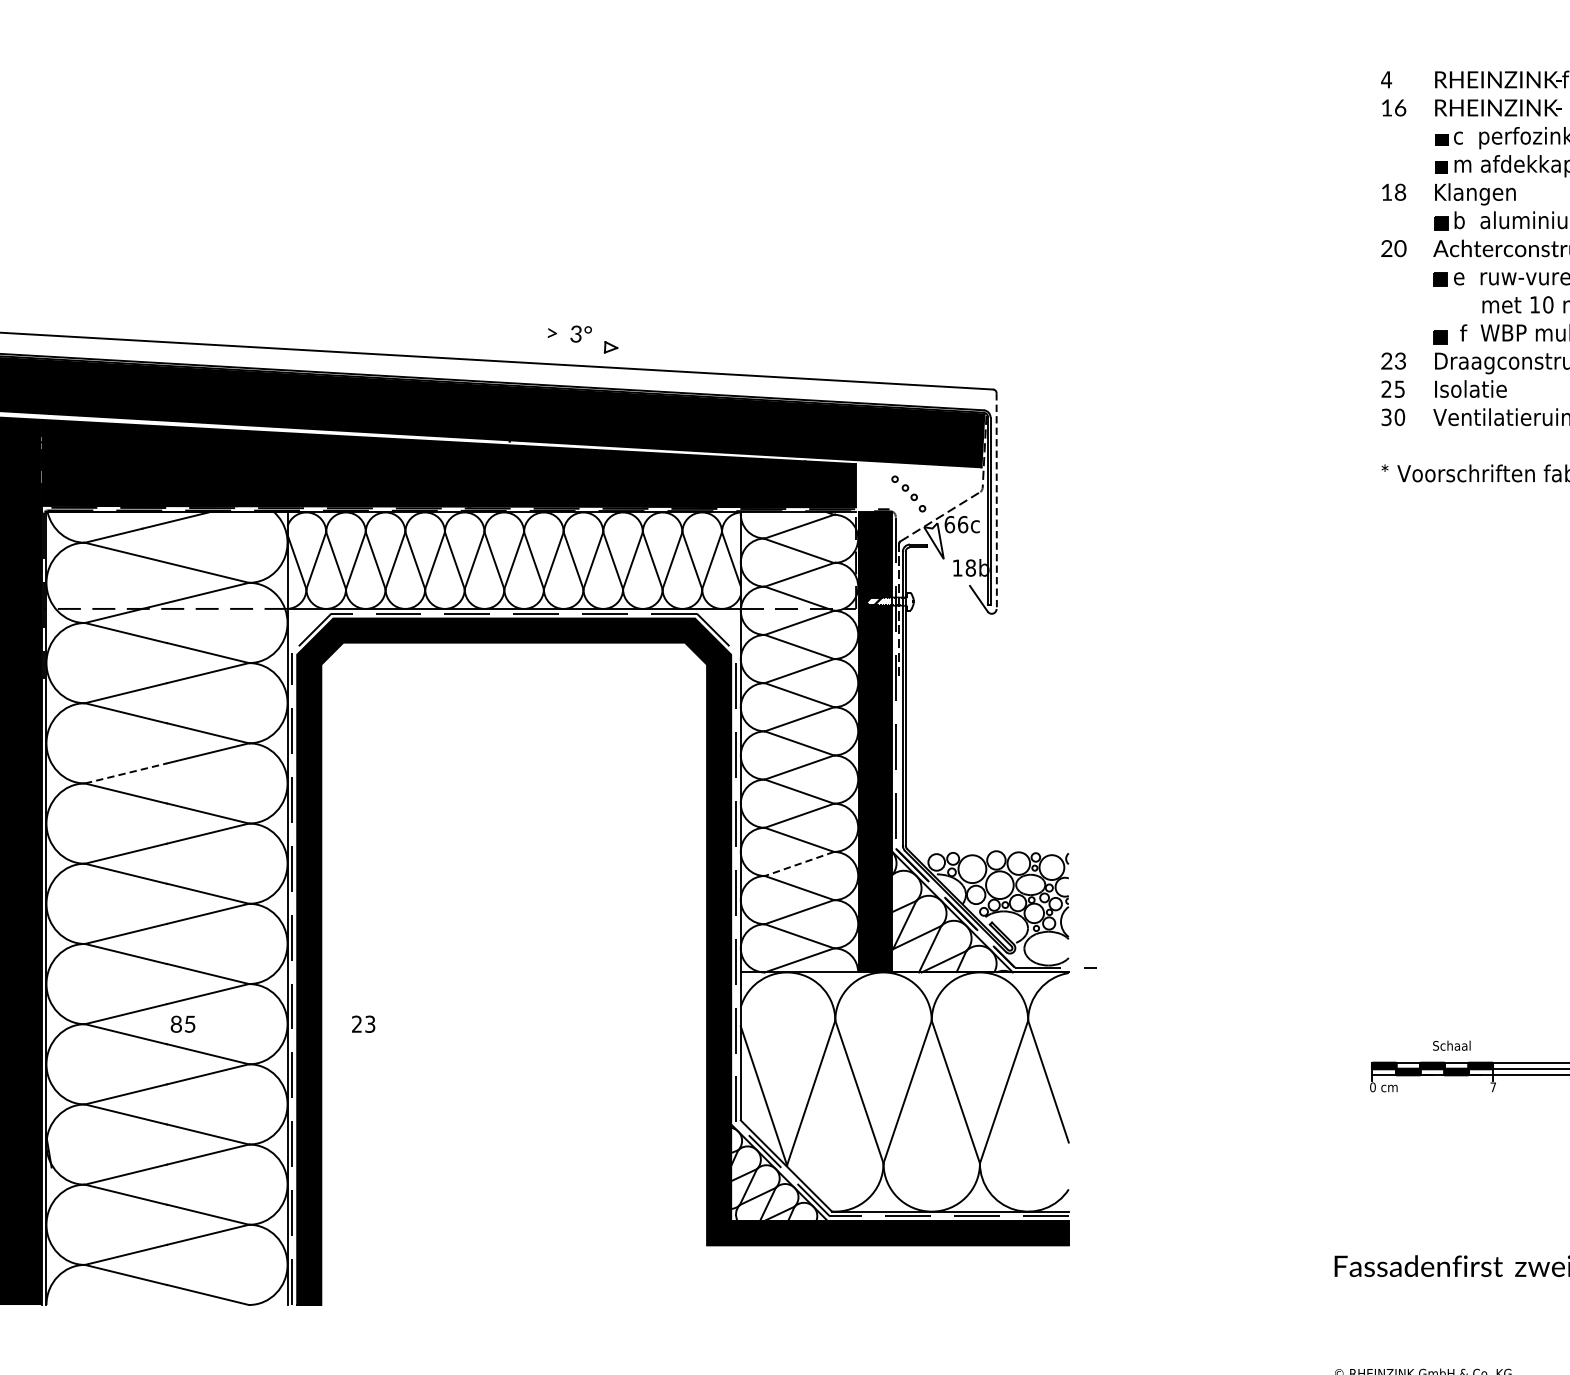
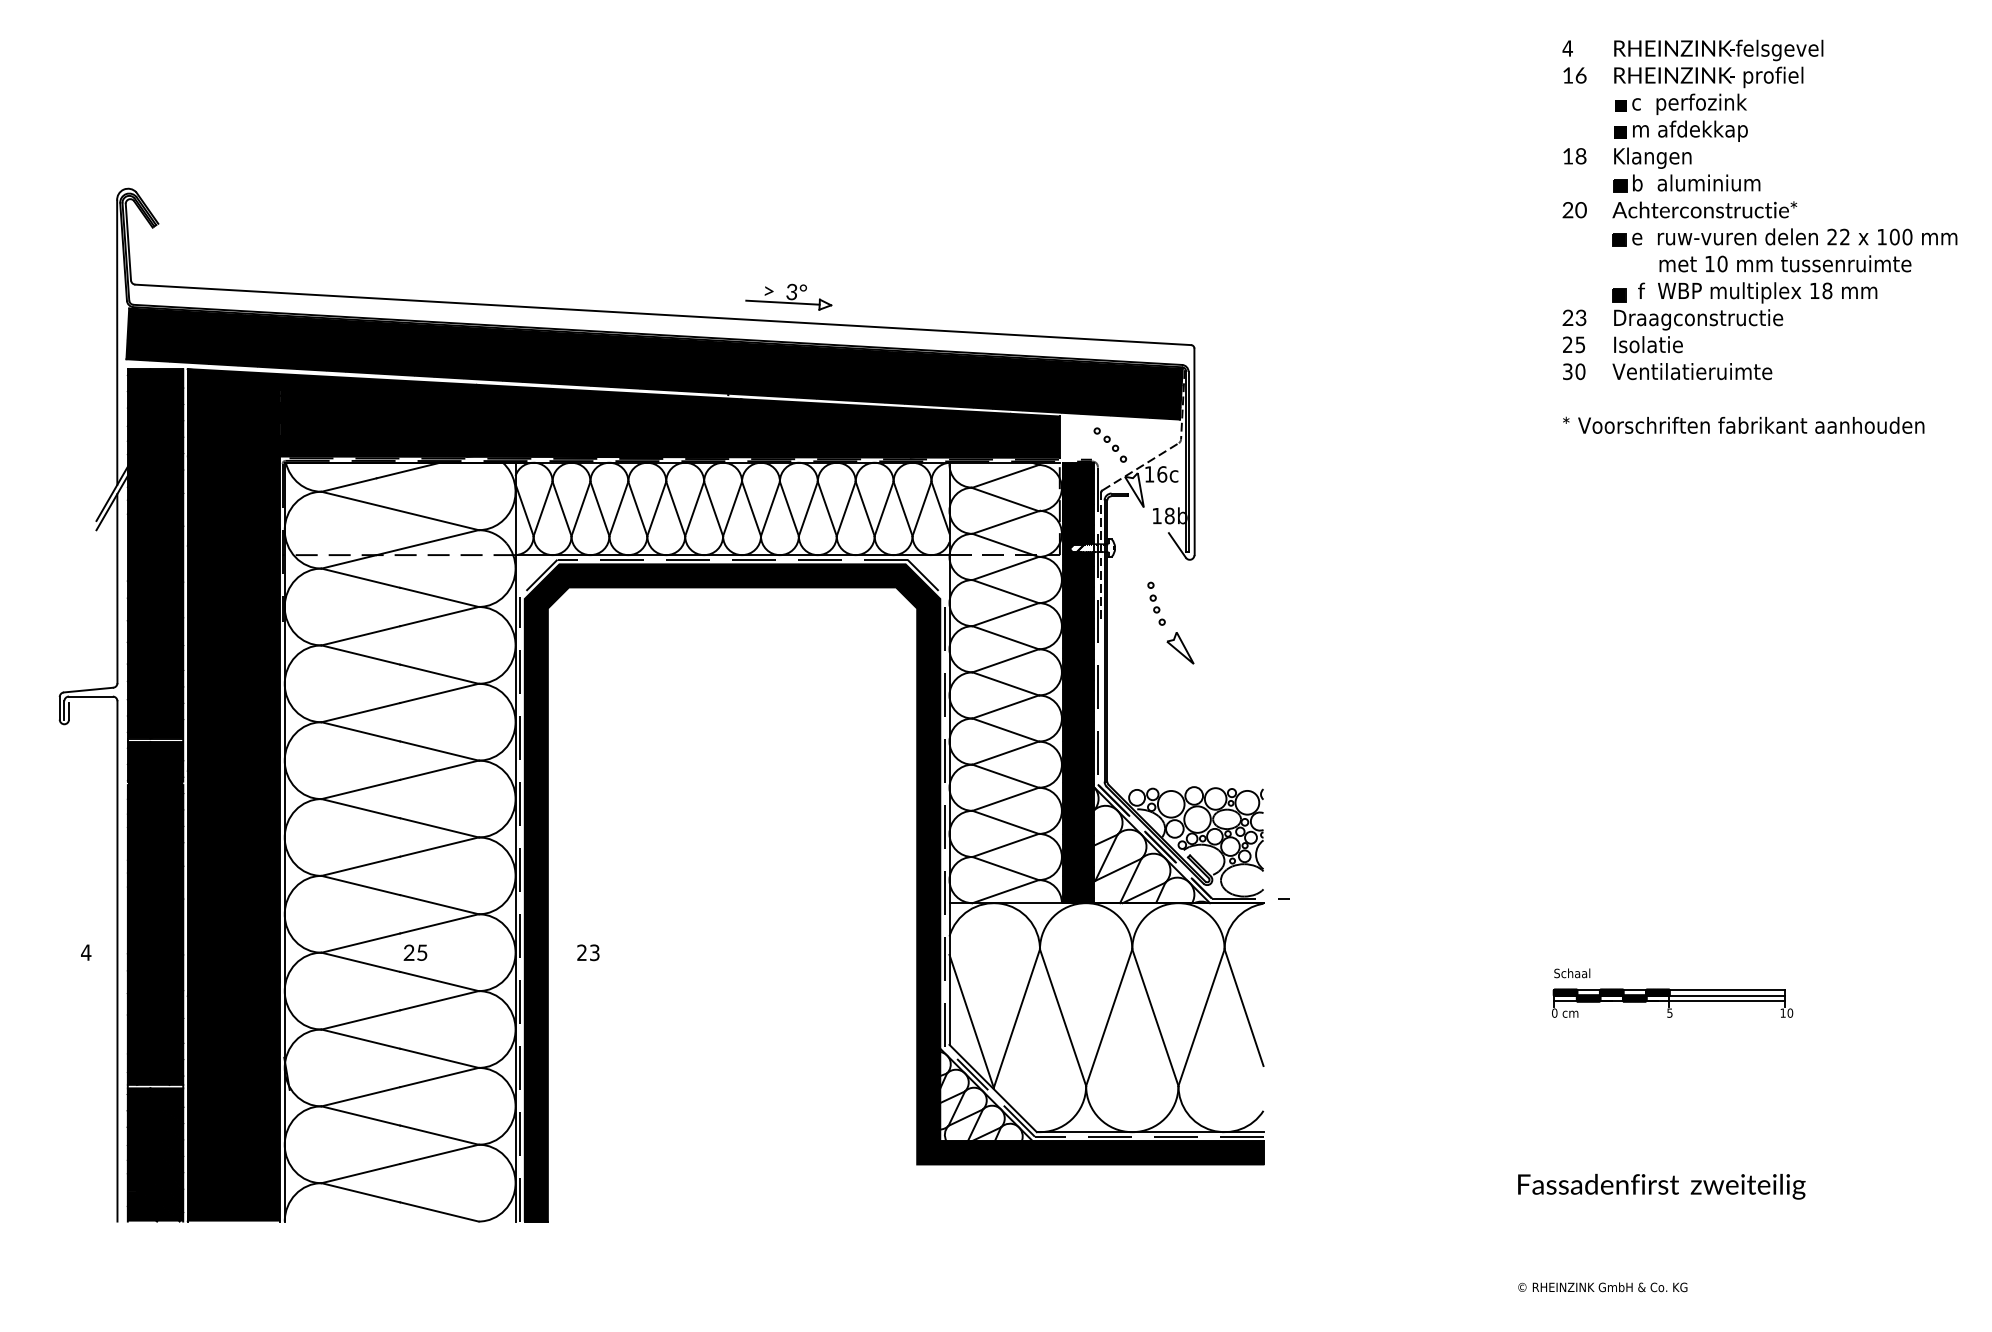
line: (566, 345) -> (782, 302), added
line: (996, 501) -> (1194, 452), dashed -> solid
text: (949, 524) -> (1149, 474), 66c -> 16c
part: (971, 679) -> (1170, 622), added
line: (126, 773) -> (361, 712), dashed -> solid
line: (799, 864) -> (1005, 799), dashed -> solid
text: (175, 1025) -> (408, 953), 85 -> 25
text: (1452, 1045) -> (1572, 973), moved
text: (1492, 1086) -> (1669, 1012), 7 -> 5

